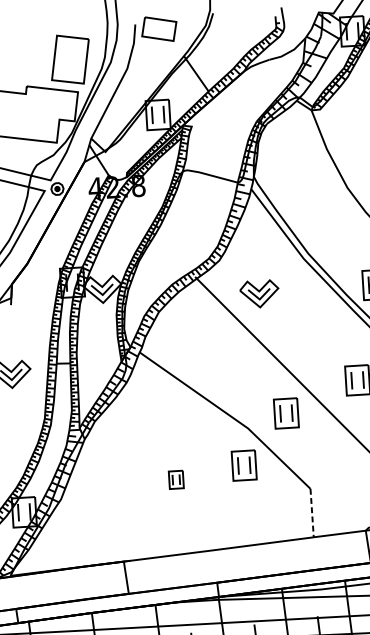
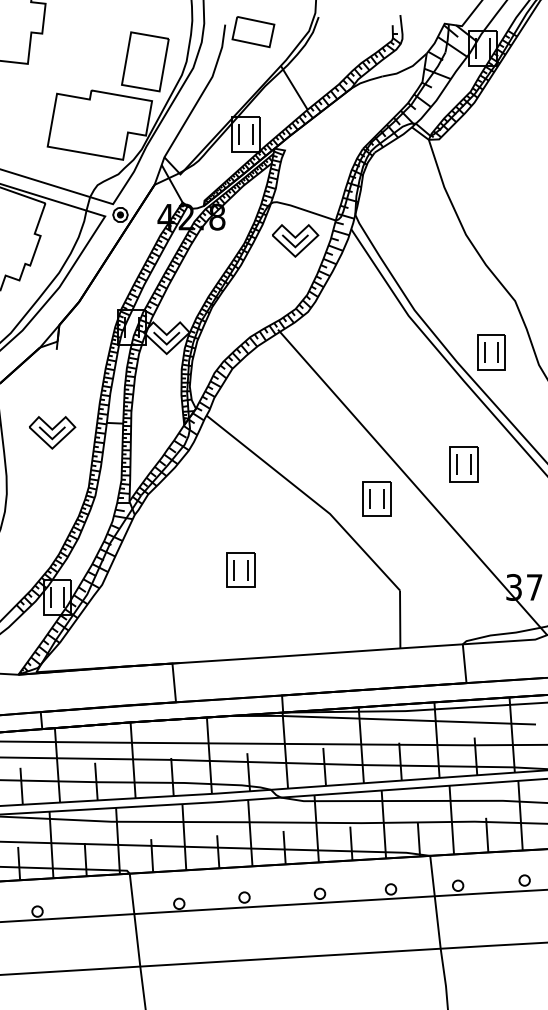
part: (259, 293) -> (295, 240), moved
part: (243, 465) -> (322, 557), removed
part: (175, 479) -> (240, 569), size x1.67
line: (312, 513) -> (400, 619), dashed -> solid

